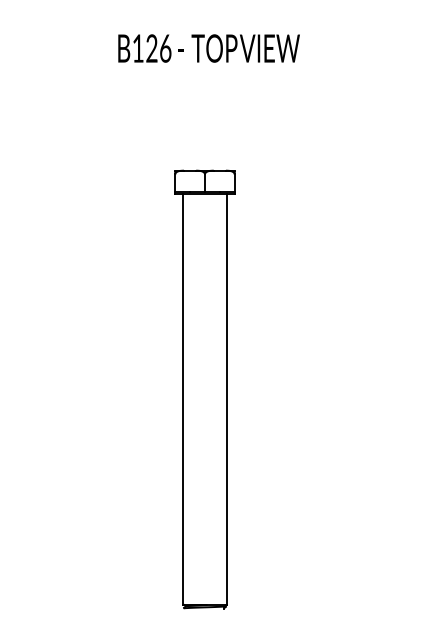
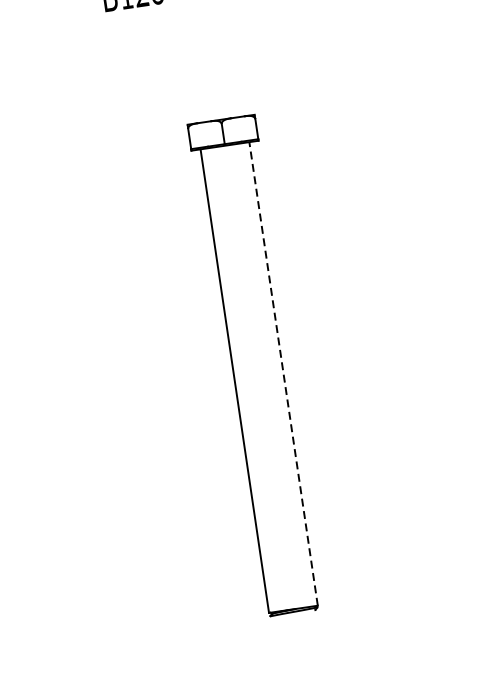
line: (226, 399) -> (283, 374), solid -> dashed

